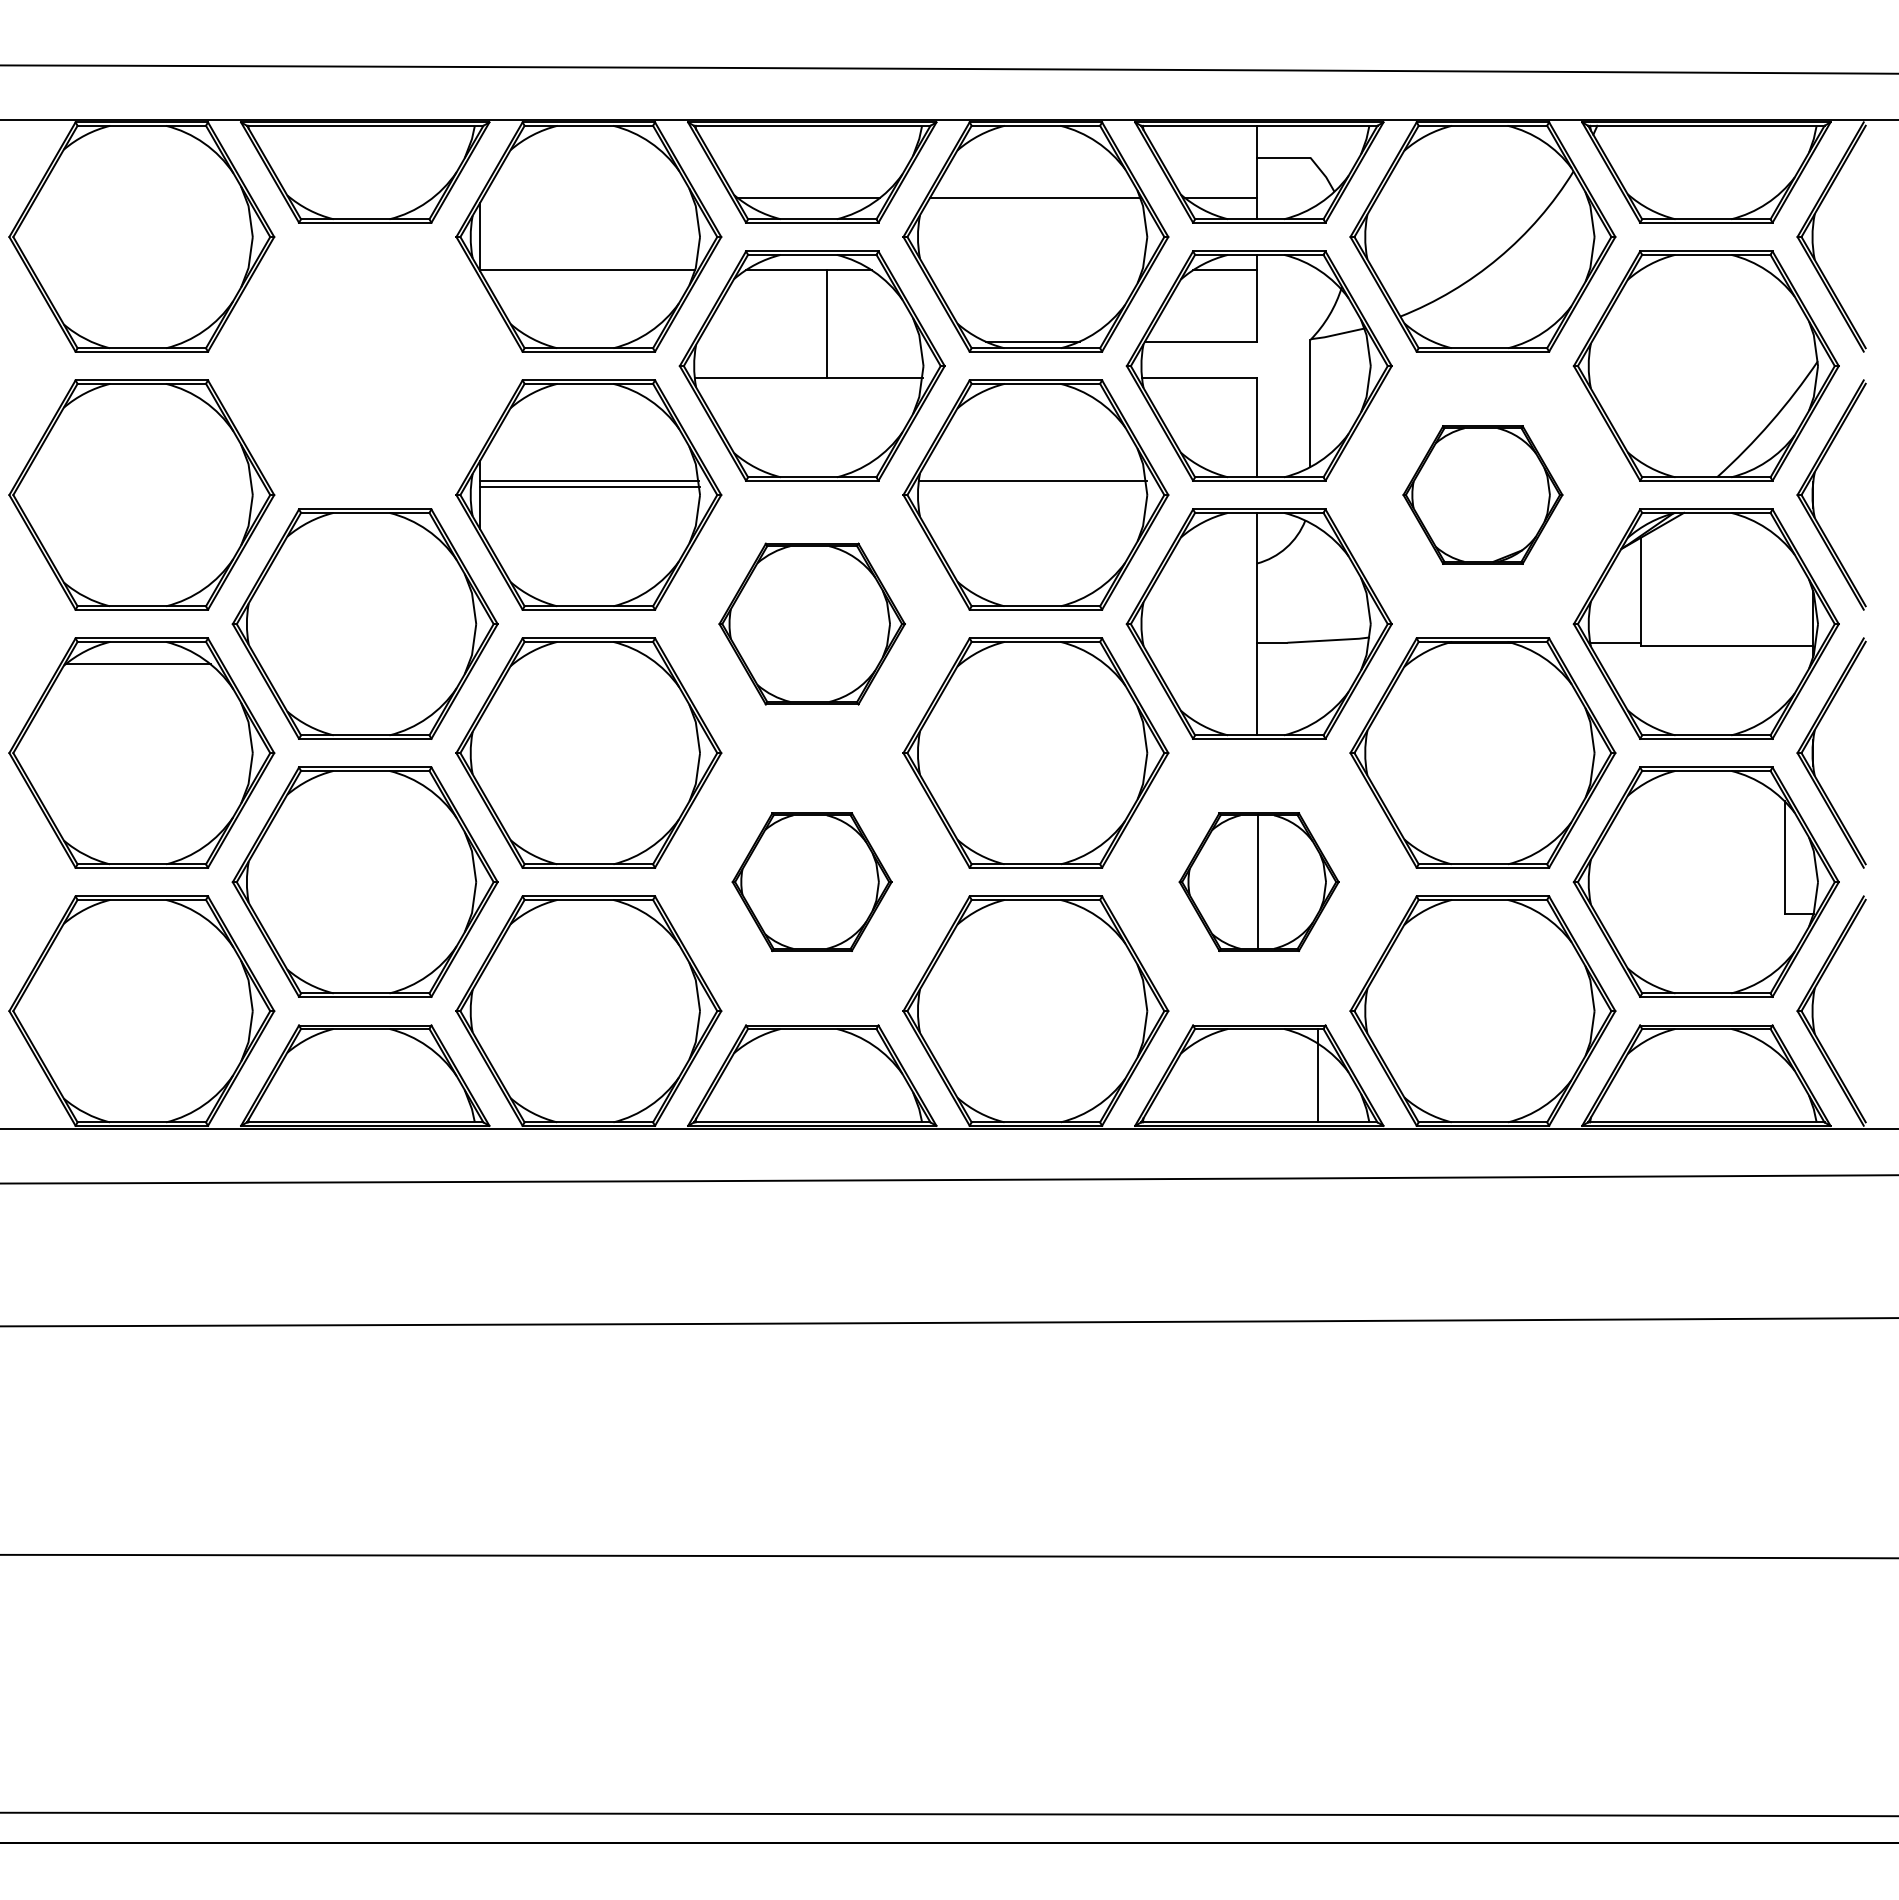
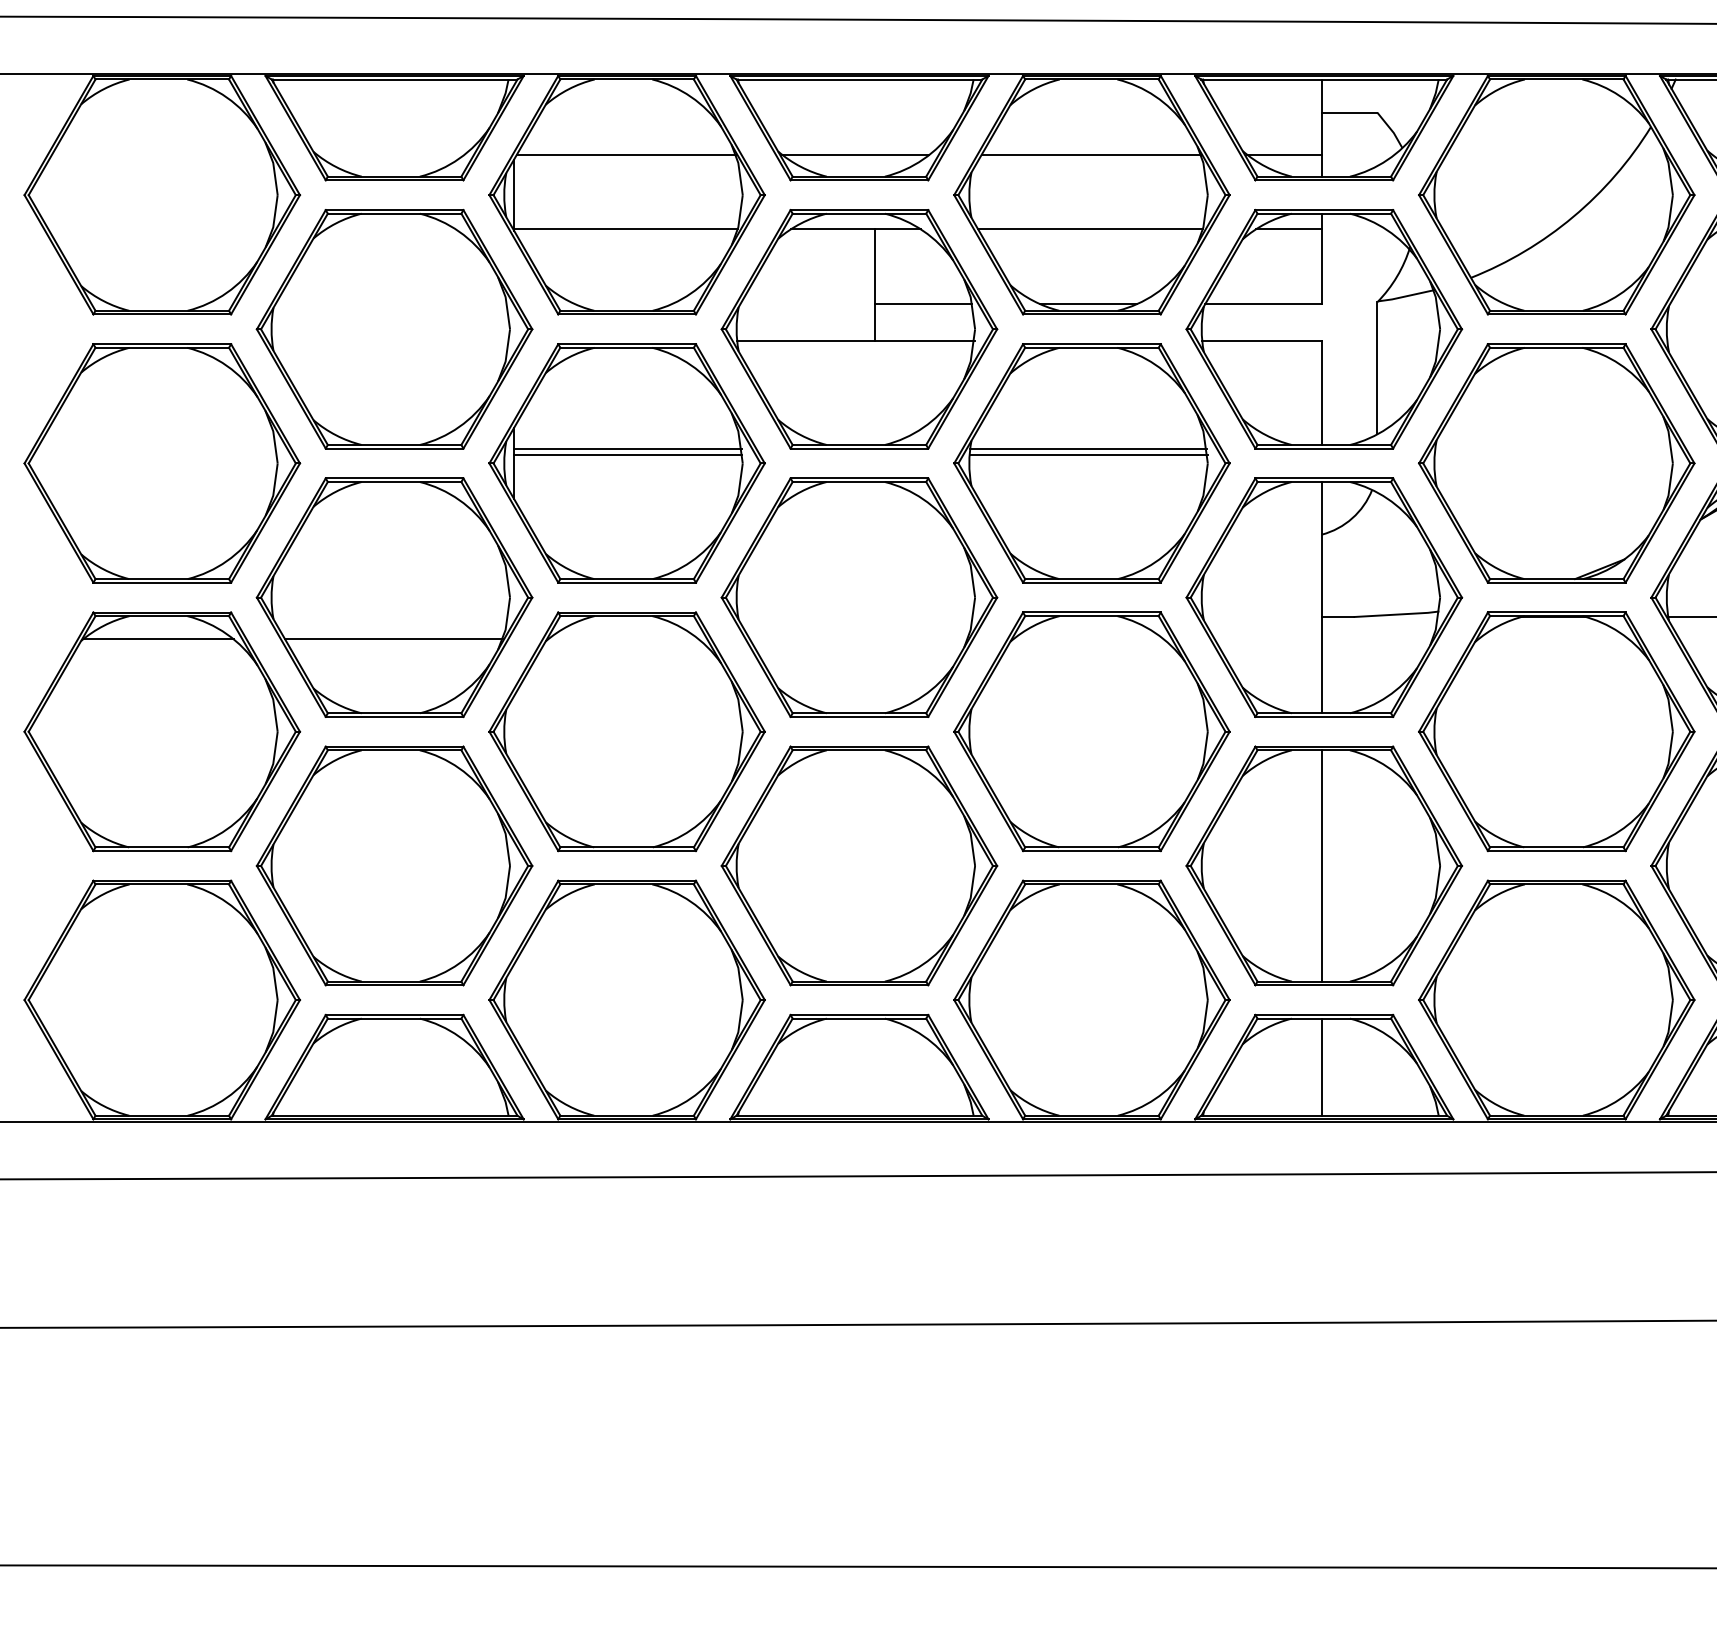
line: (587, 198) -> (625, 155), added
line: (1034, 270) -> (1090, 229), added
line: (873, 341) -> (923, 303), added
part: (364, 365) -> (393, 328), added
line: (1032, 487) -> (1088, 455), added
part: (1482, 494) -> (1556, 462), size x1.67
part: (811, 623) -> (858, 597), size x1.43
line: (364, 664) -> (393, 639), added
part: (811, 881) -> (858, 865), size x1.67
part: (1258, 881) -> (1323, 865), size x1.67
line: (1318, 1075) -> (1322, 1066), moved

